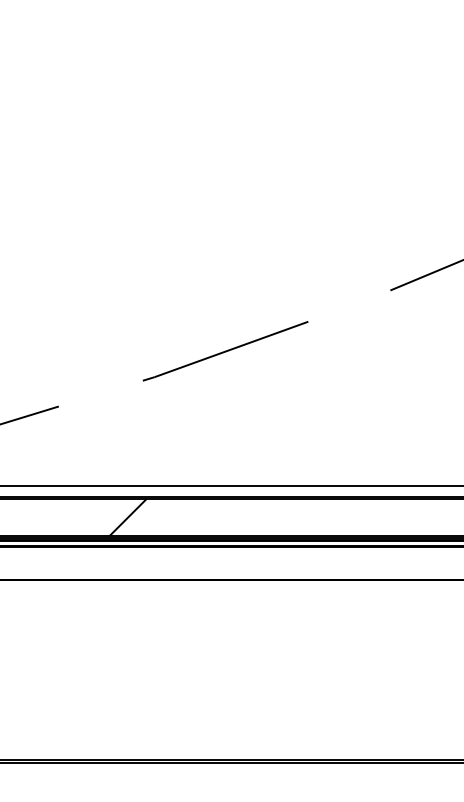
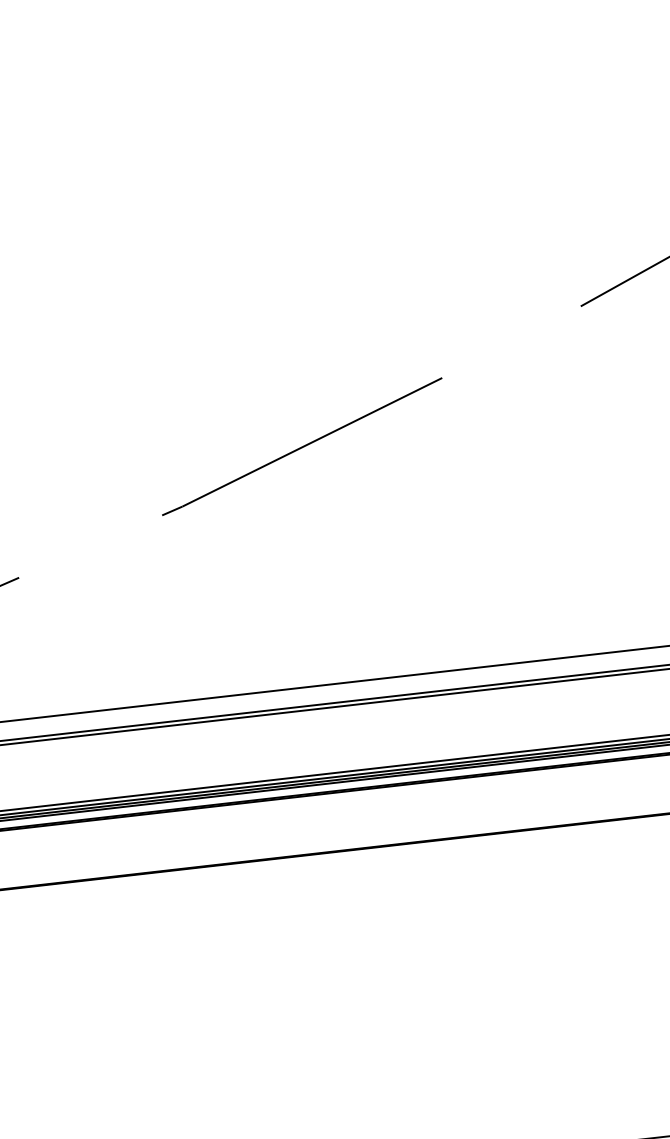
hatch: (127, 517) -> (162, 759), removed

